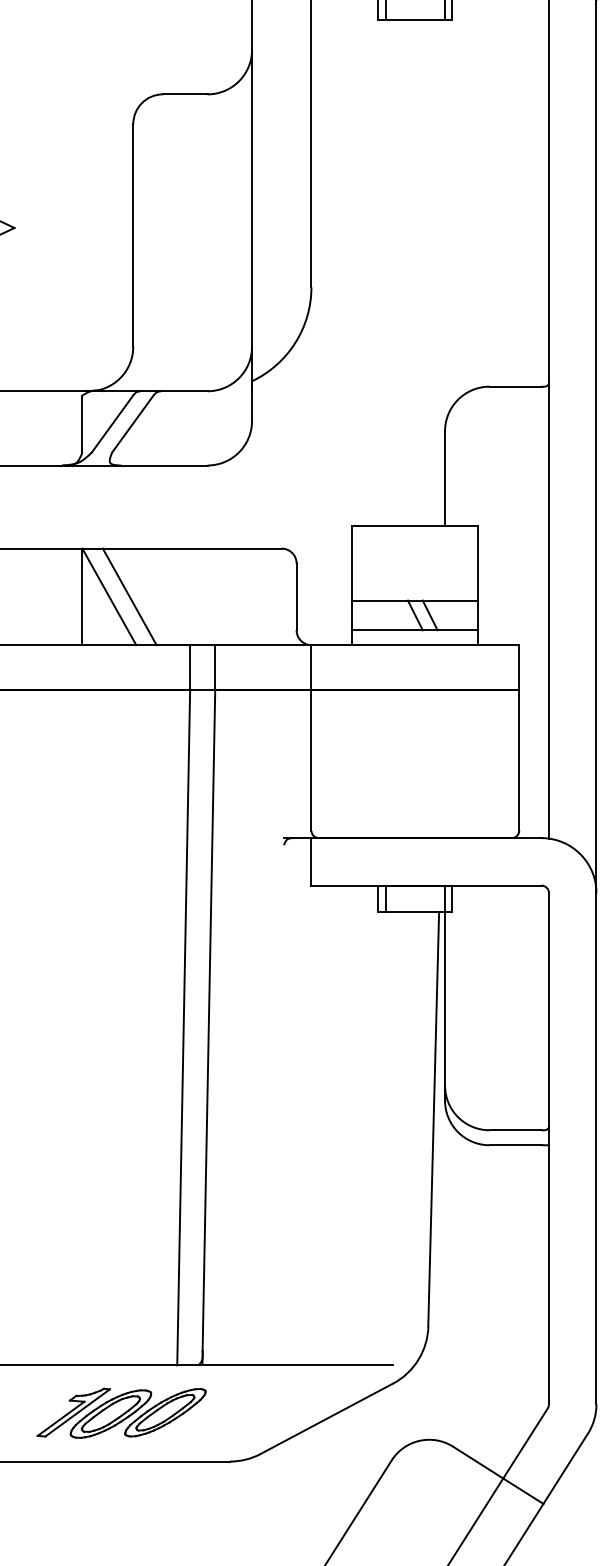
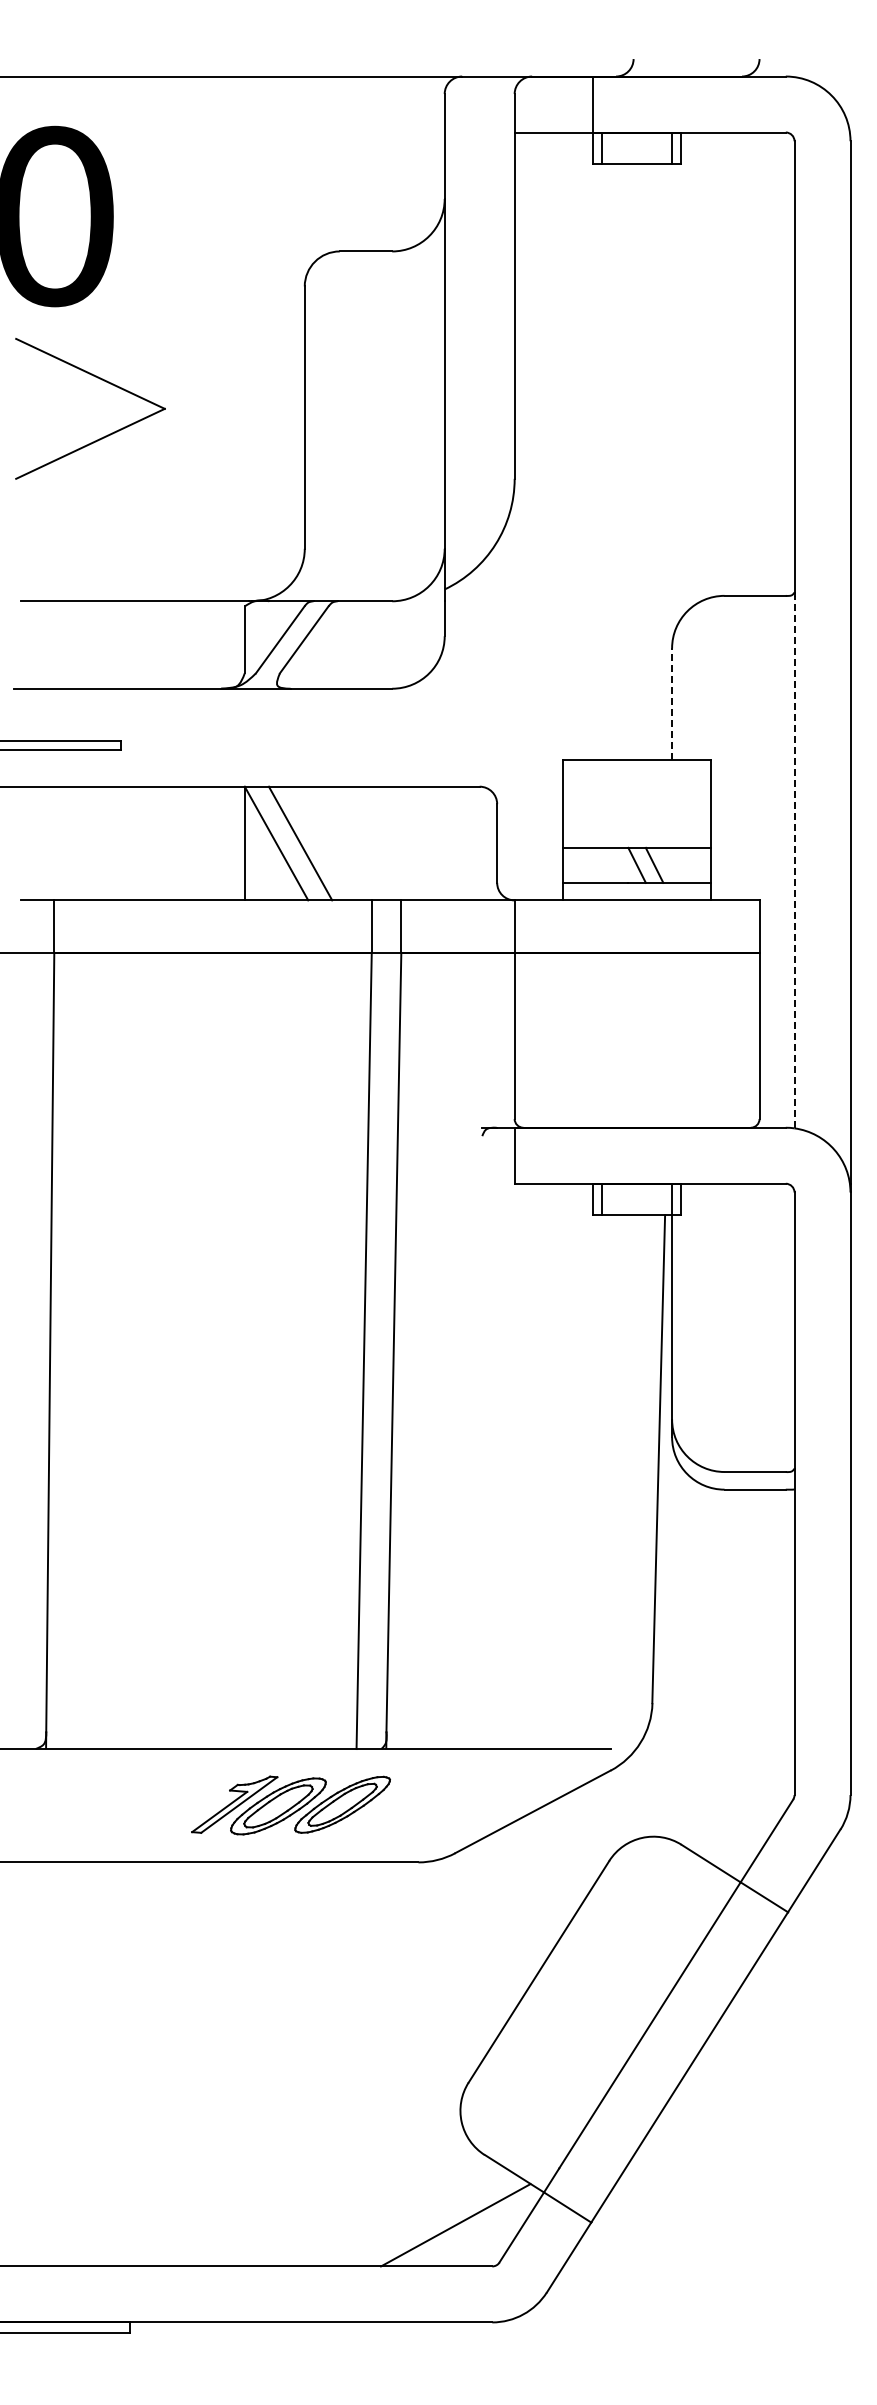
line: (445, 478) -> (672, 703), solid -> dashed
line: (548, 612) -> (794, 861), solid -> dashed

